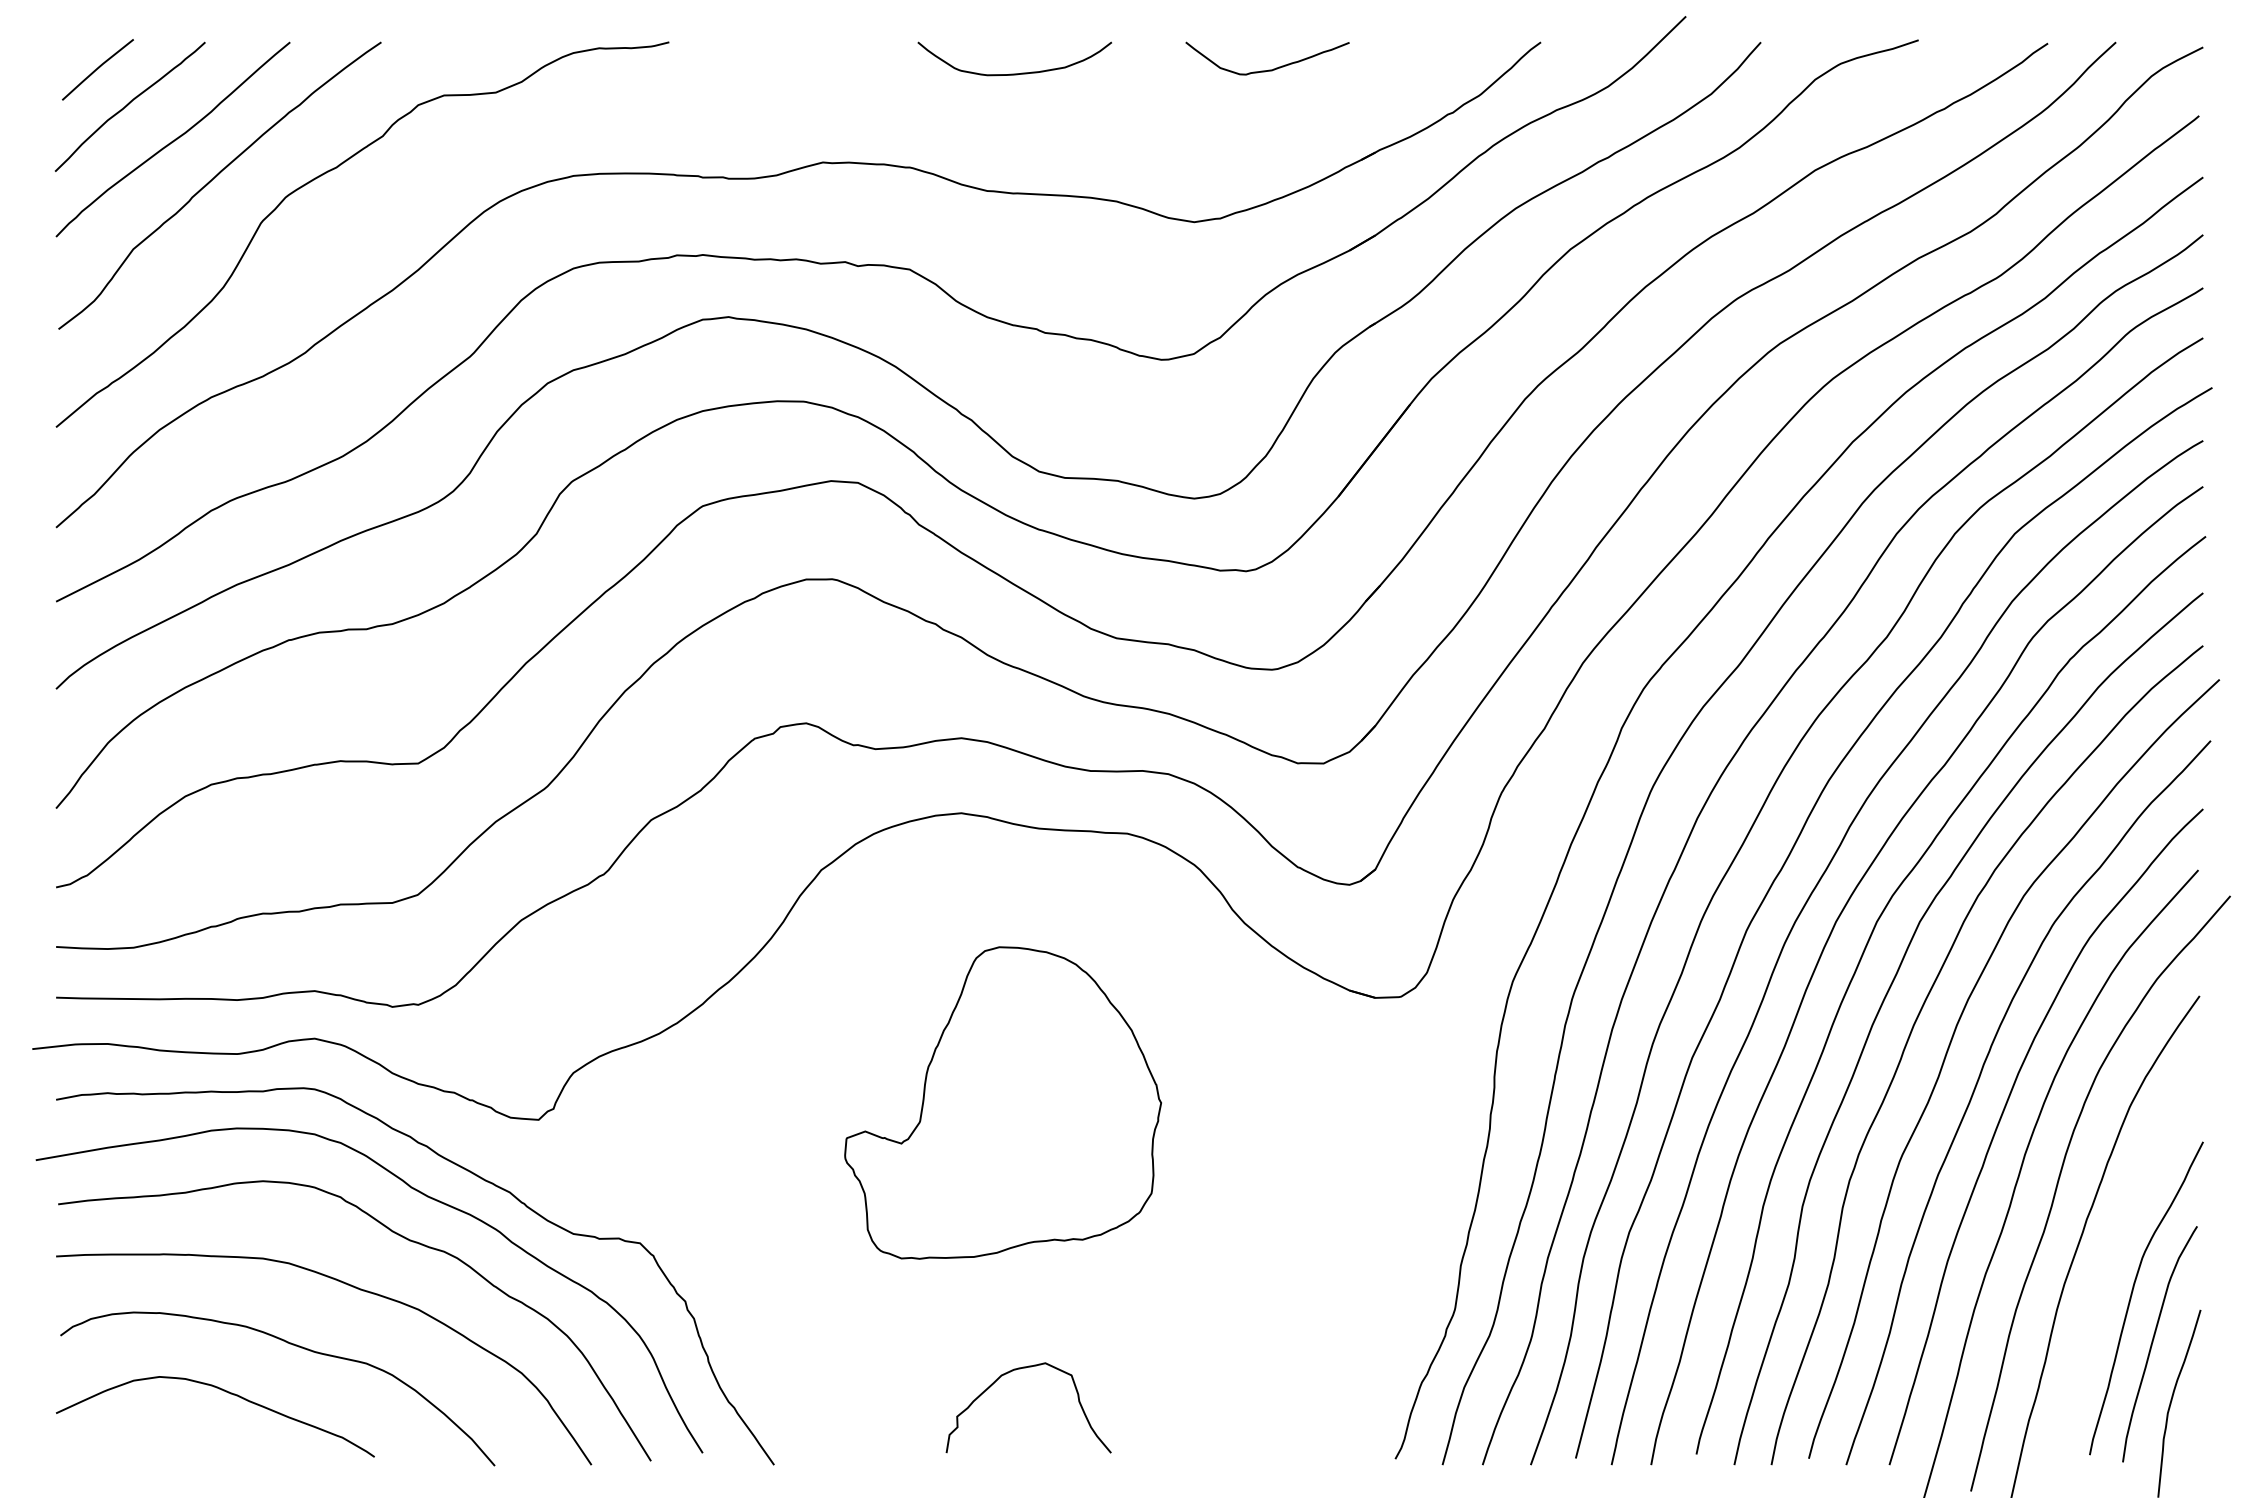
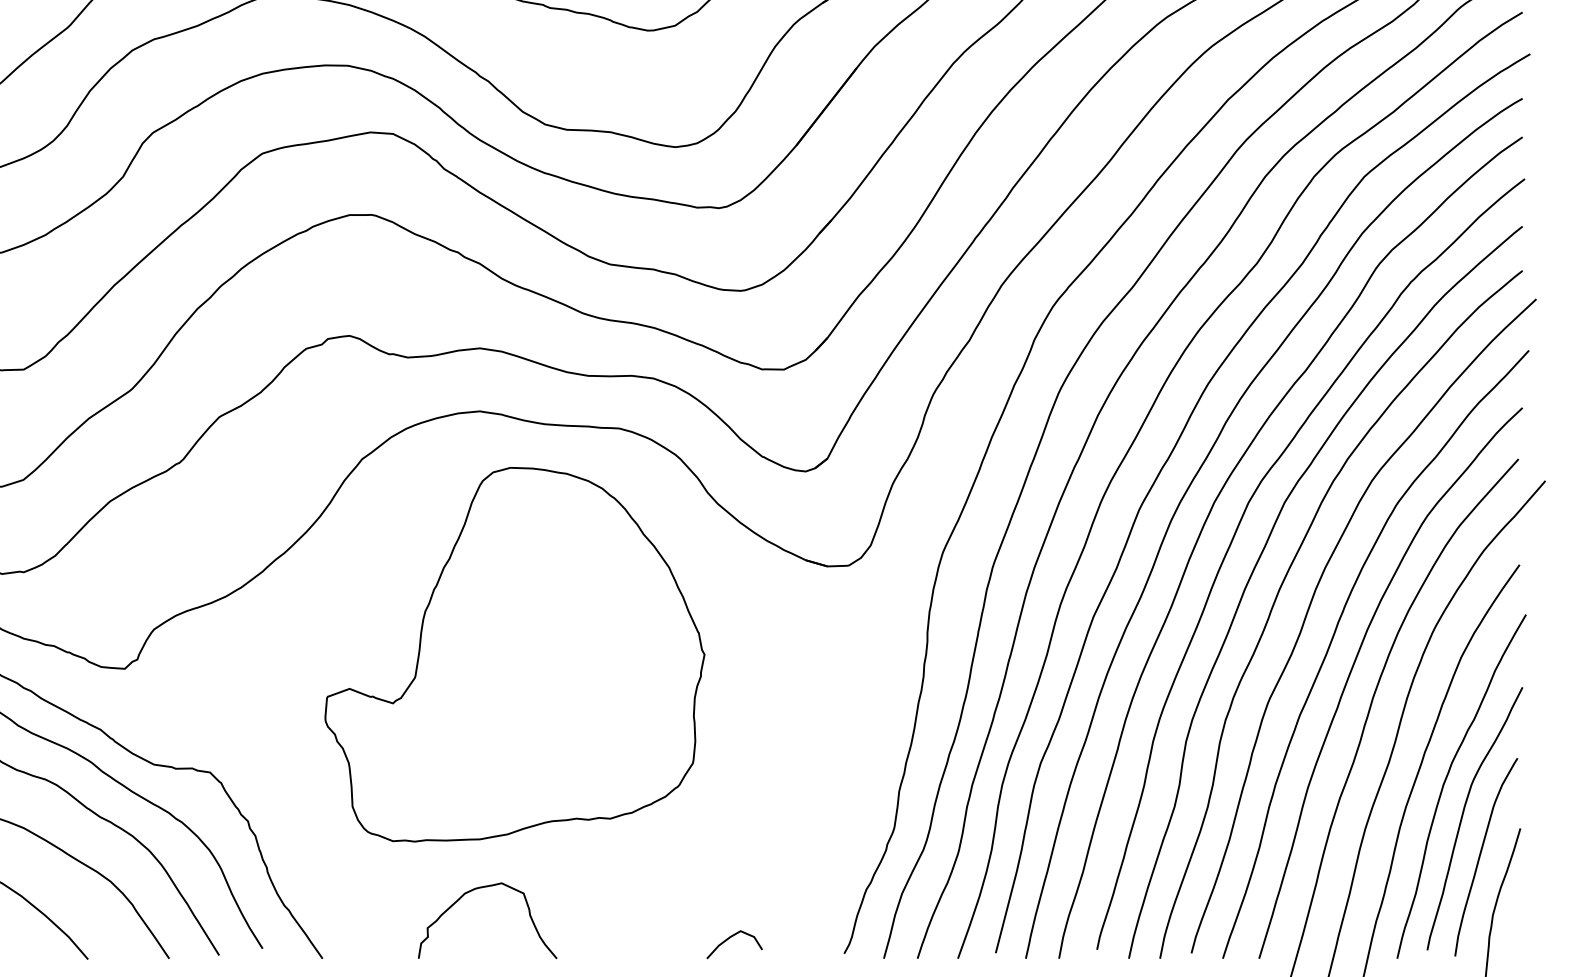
part: (1002, 1102) -> (514, 654), size x1.43
curve: (2112, 1252) -> (1446, 780), added
curve: (1020, 1369) -> (480, 888), moved
curve: (1258, 1441) -> (729, 938), added

